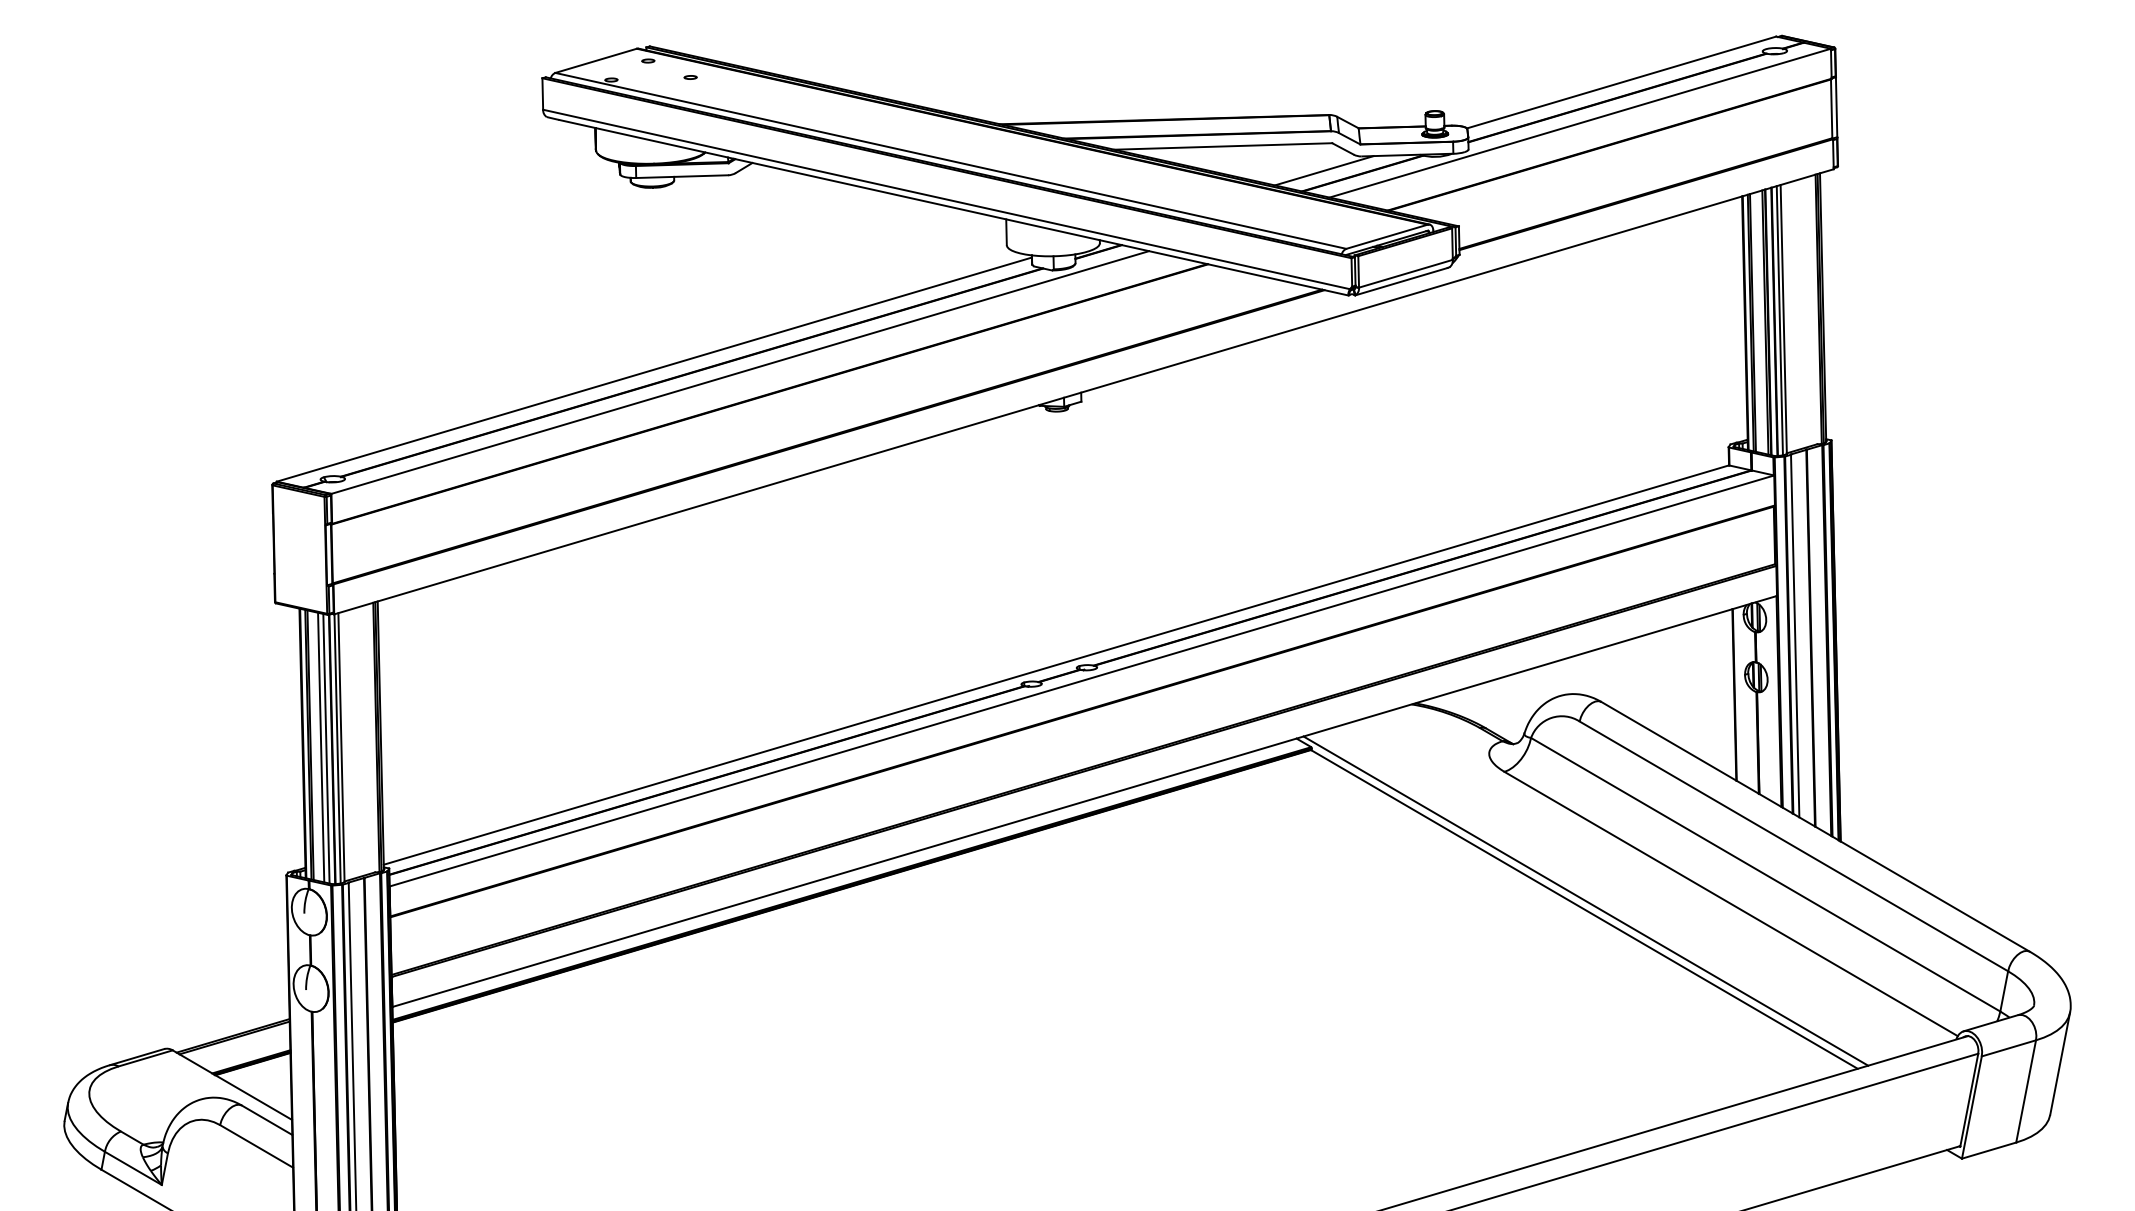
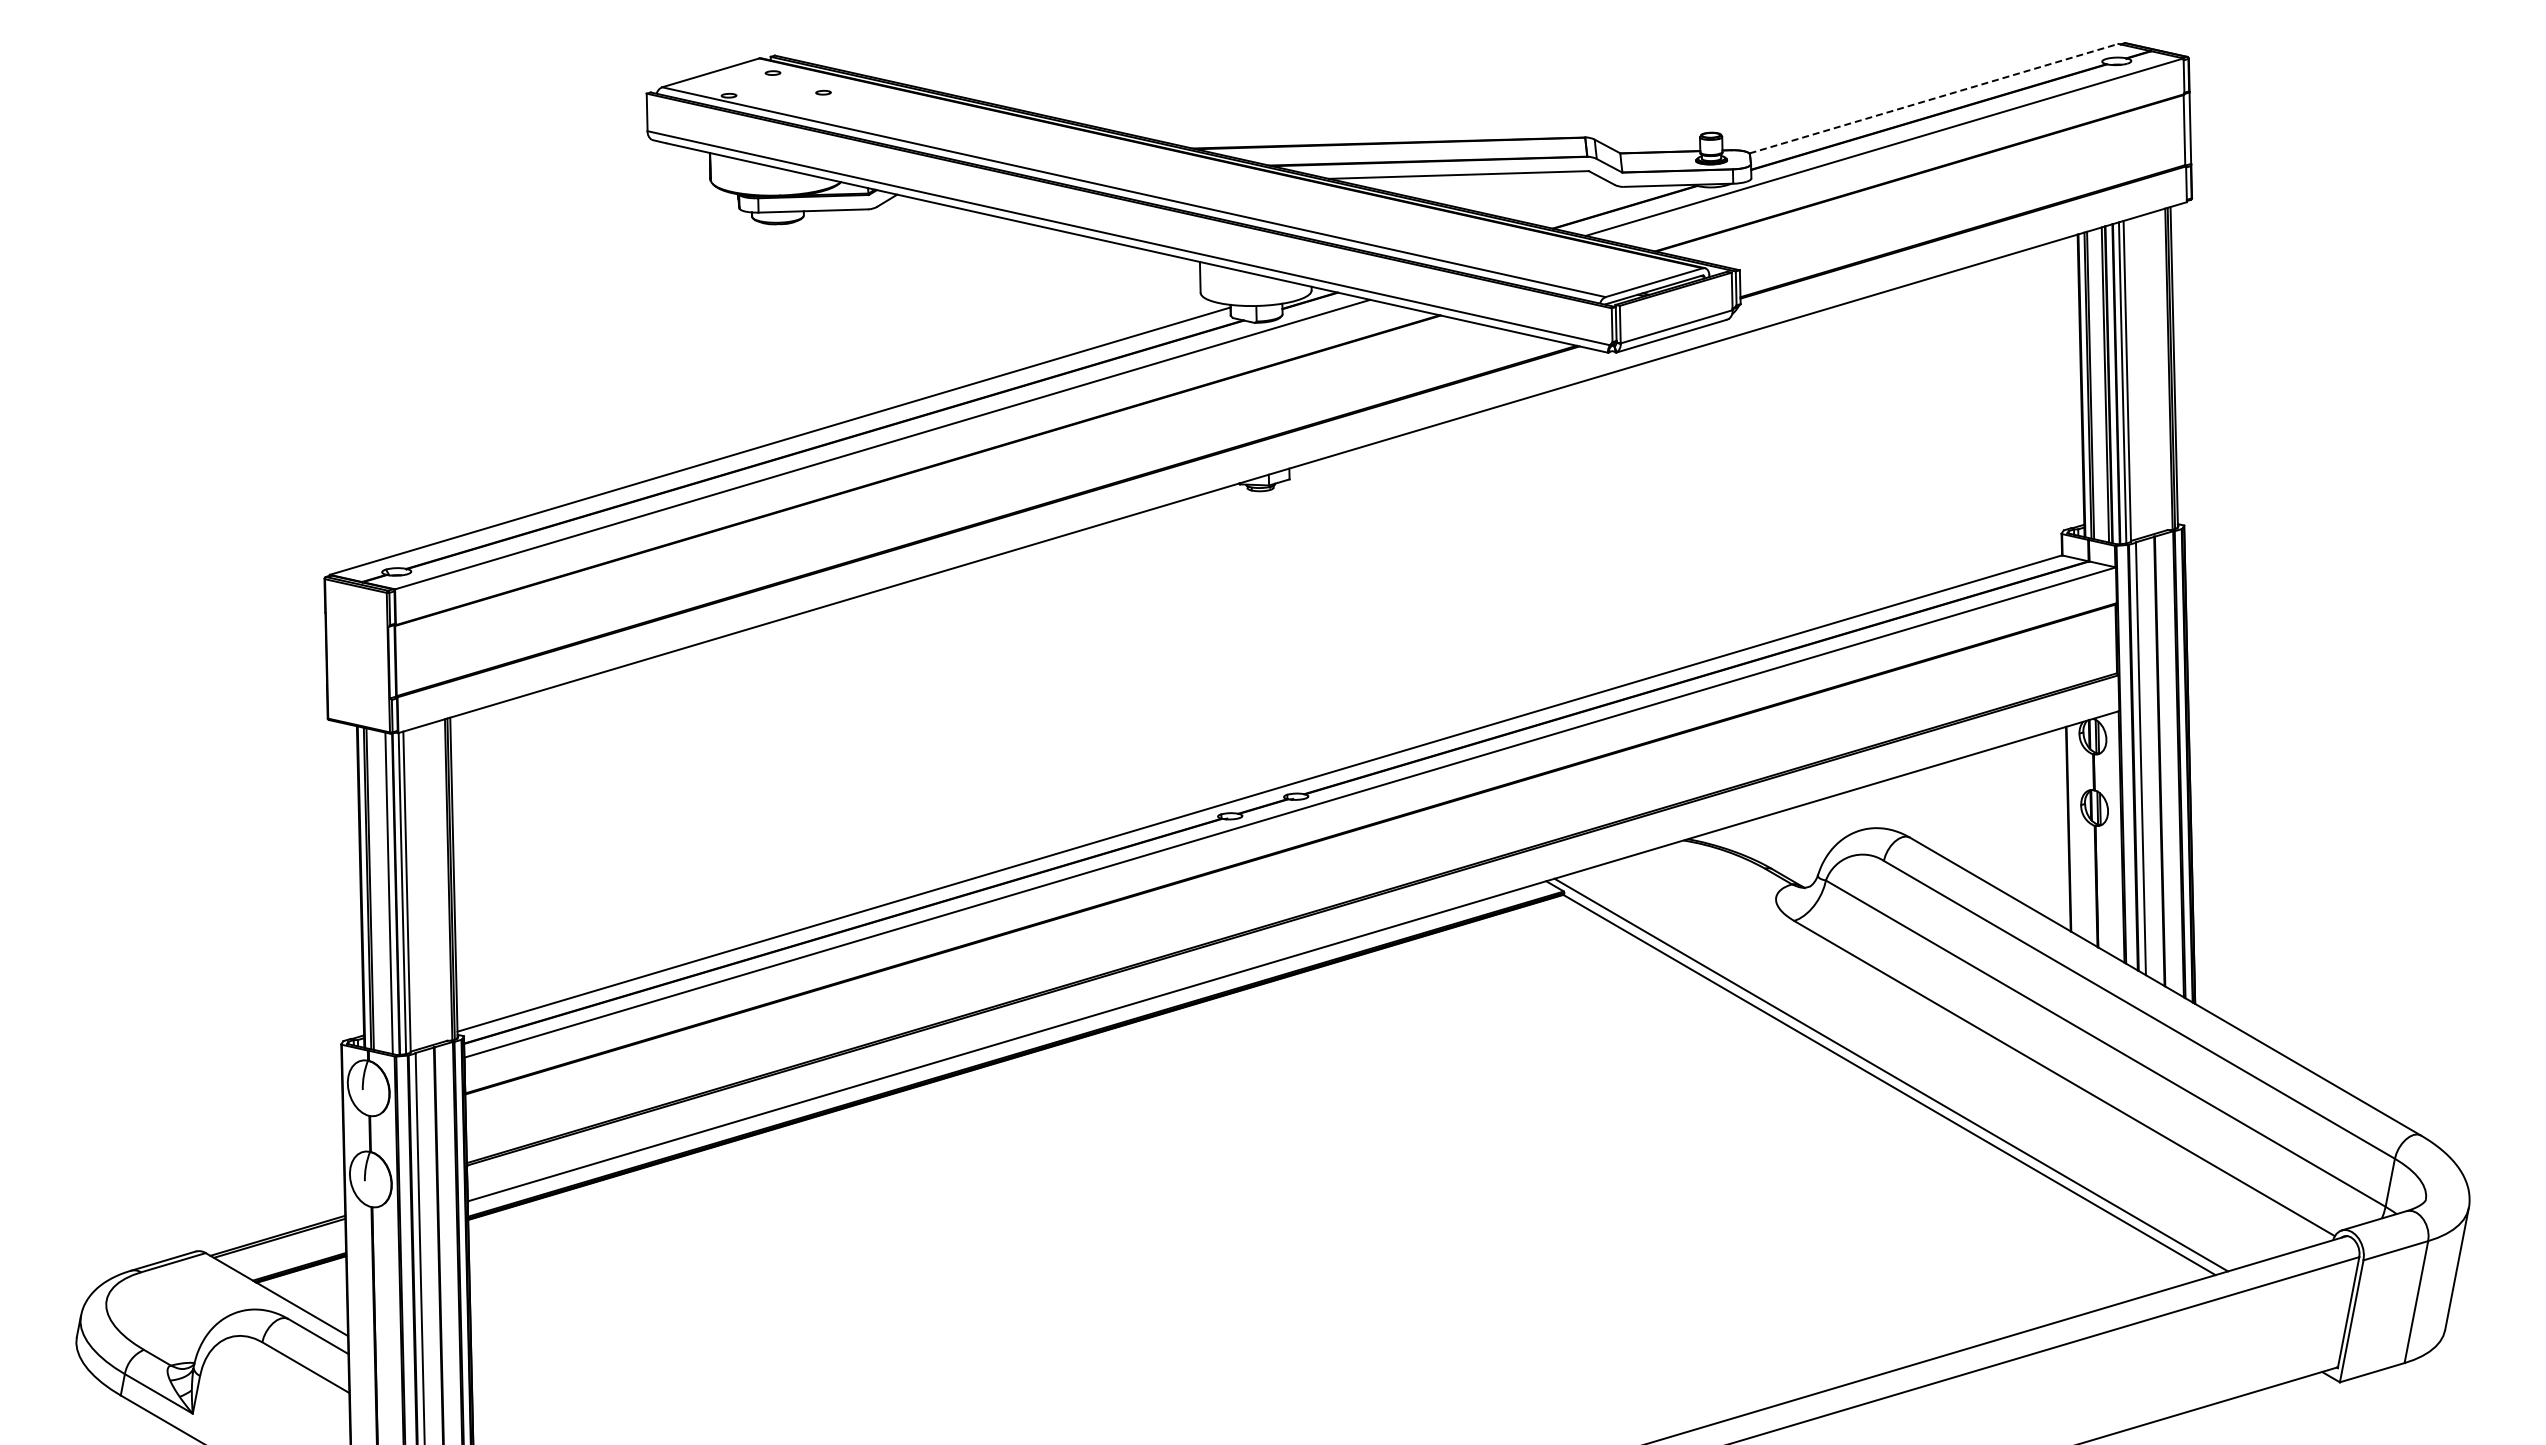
line: (1622, 82) -> (1934, 98), solid -> dashed
line: (1324, 170) -> (1579, 203), removed
line: (320, 747) -> (382, 891), removed

